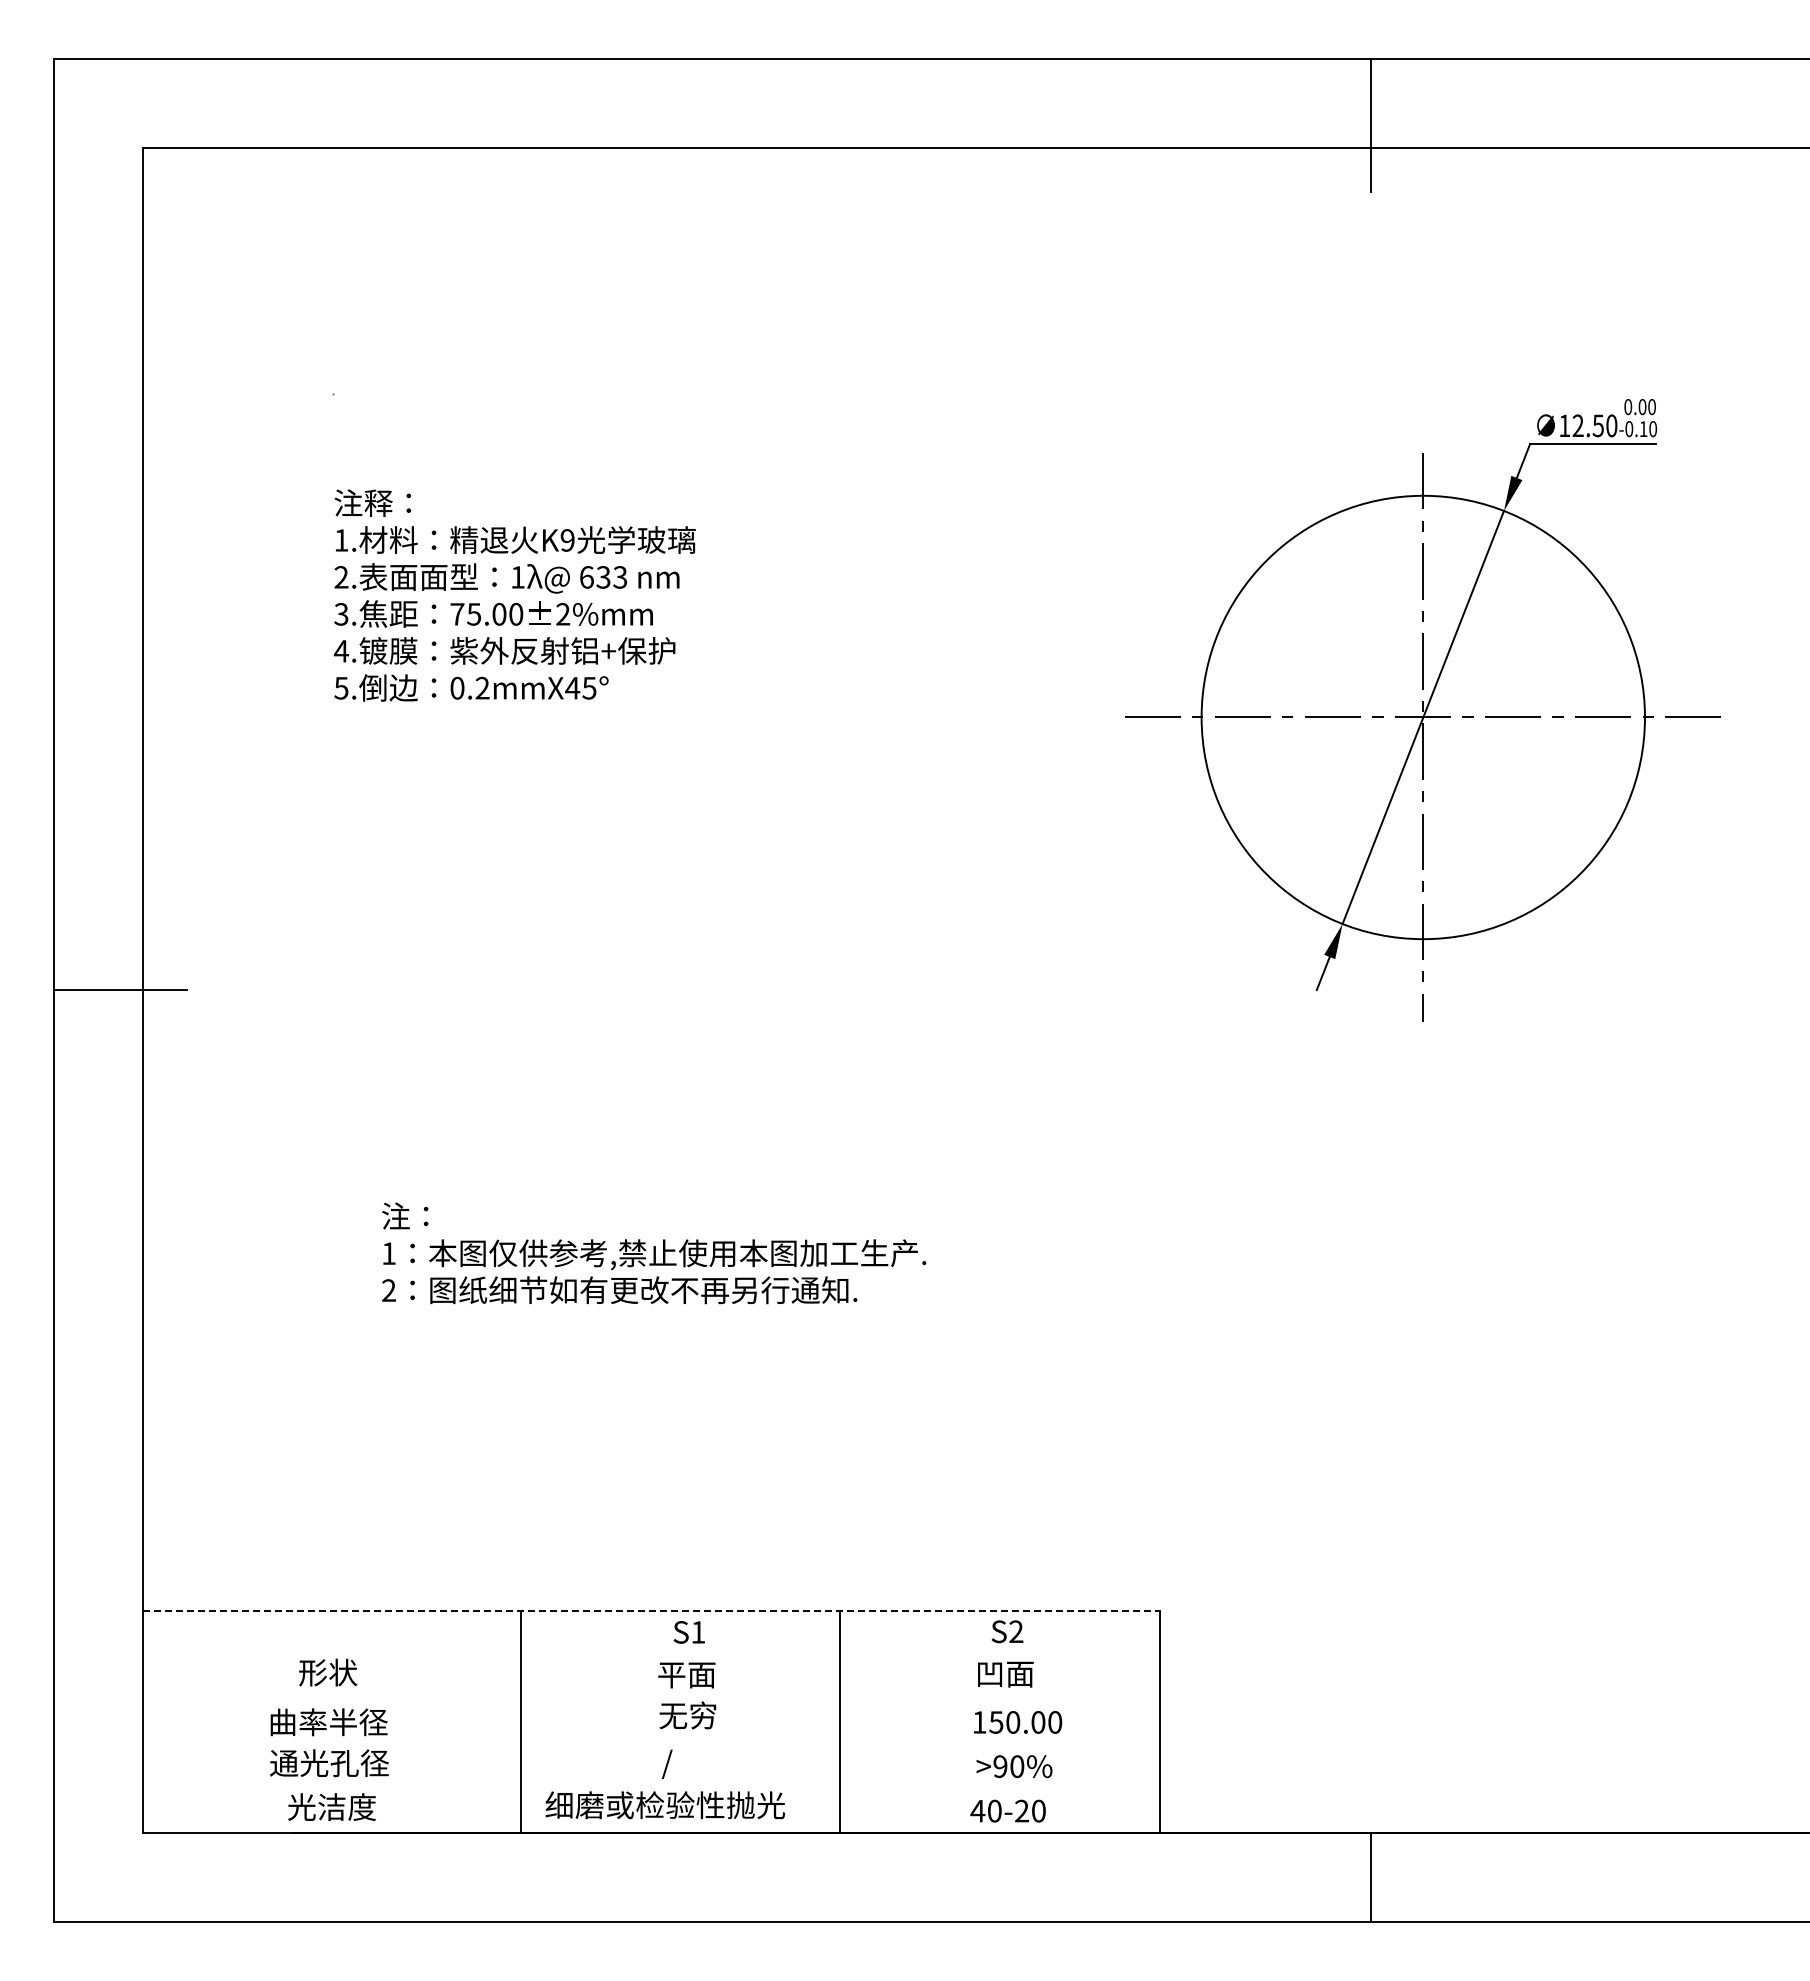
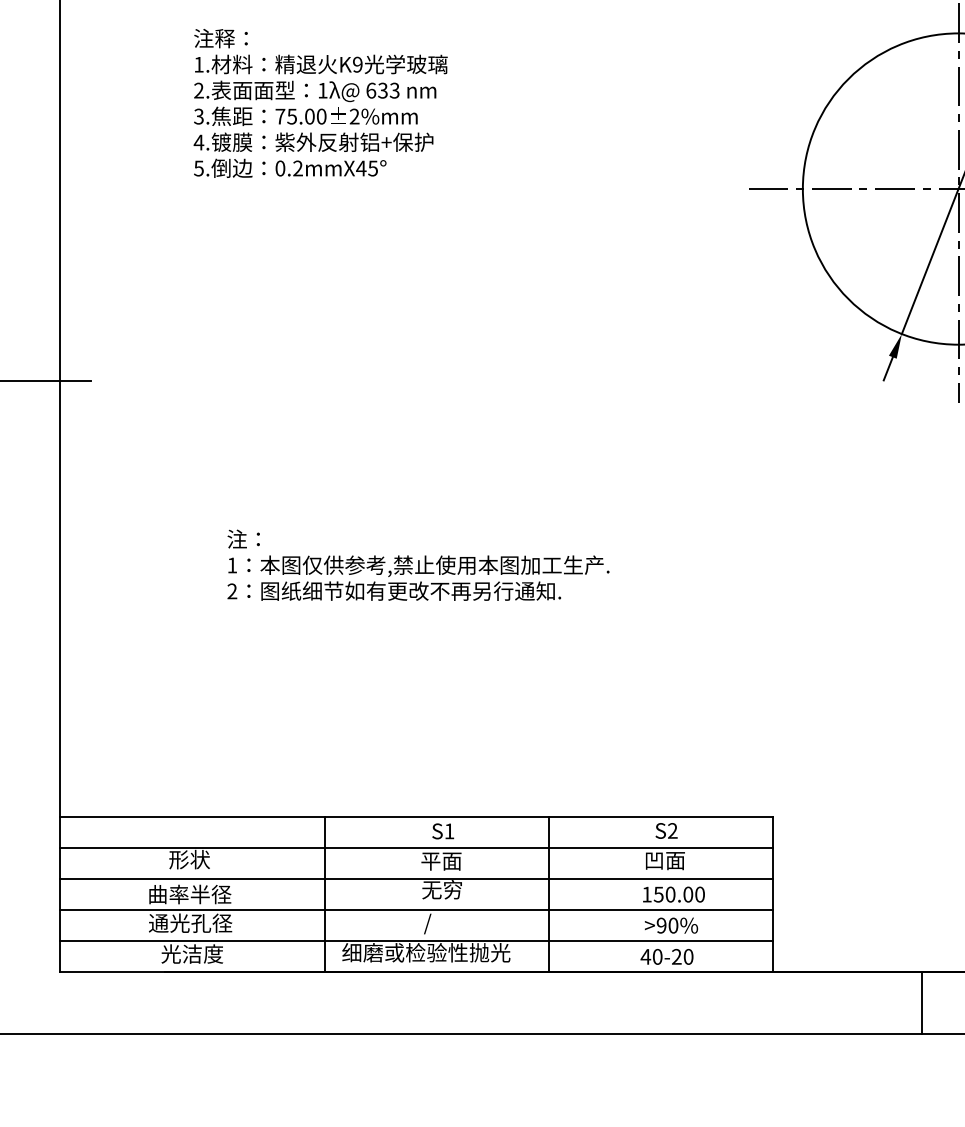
line: (651, 1611) -> (416, 816), dashed -> solid
line: (650, 1655) -> (415, 847), added
line: (650, 1699) -> (415, 878), added
line: (650, 1744) -> (415, 910), added
line: (650, 1788) -> (415, 941), added

